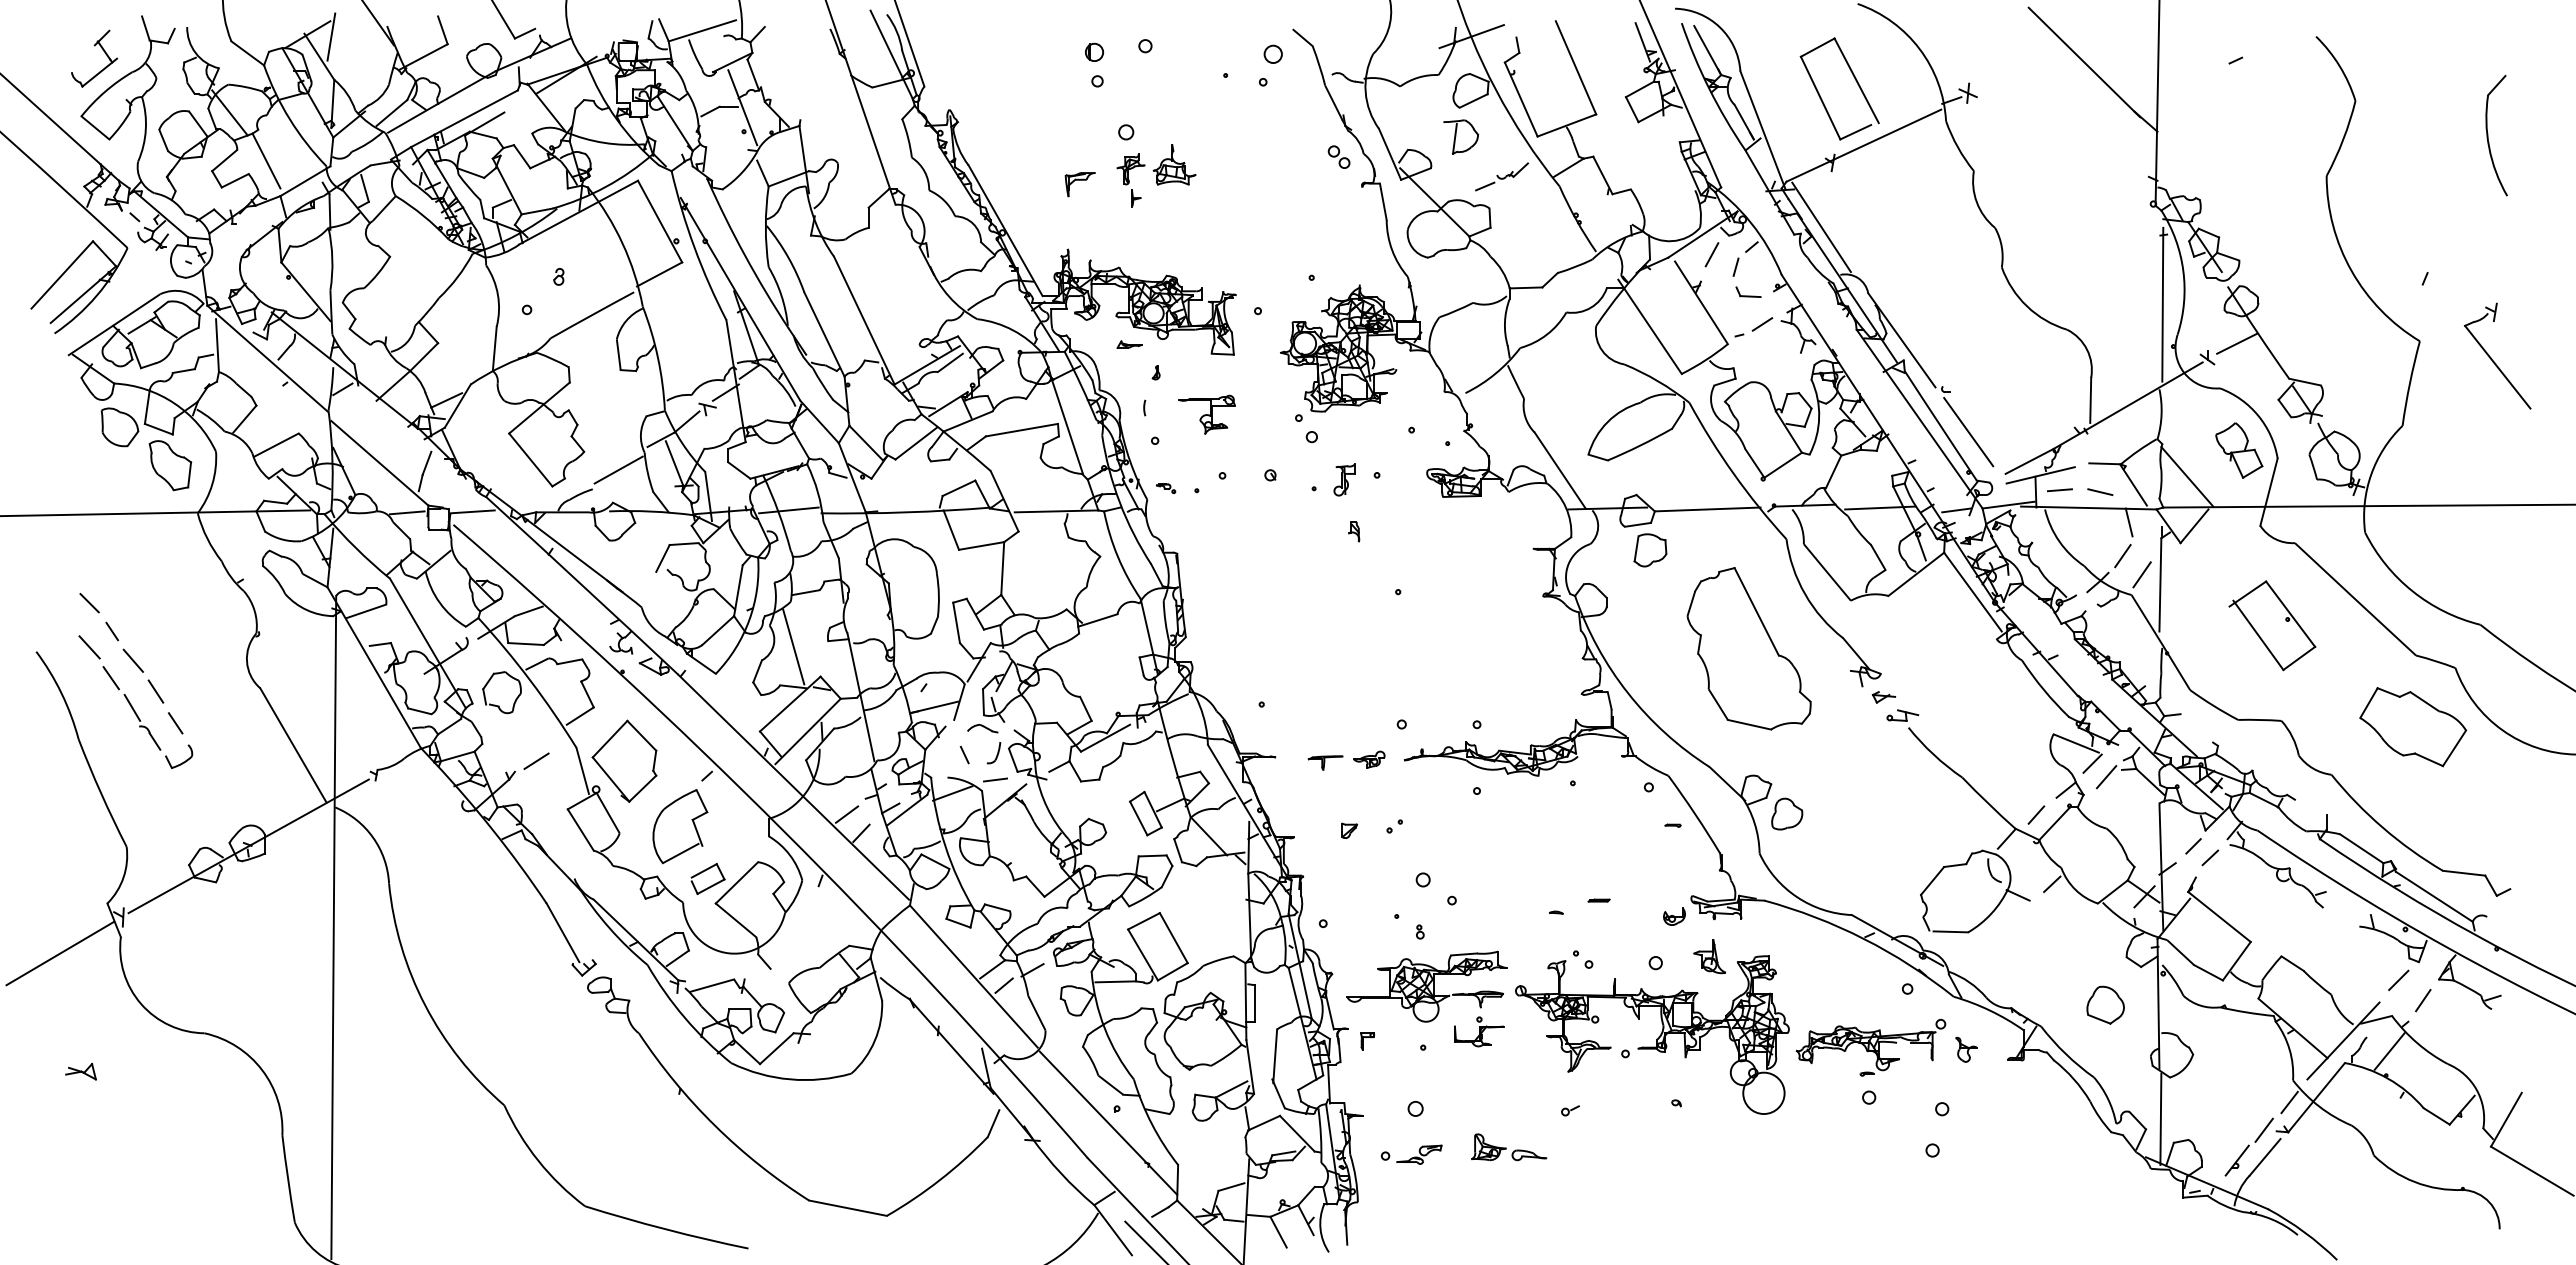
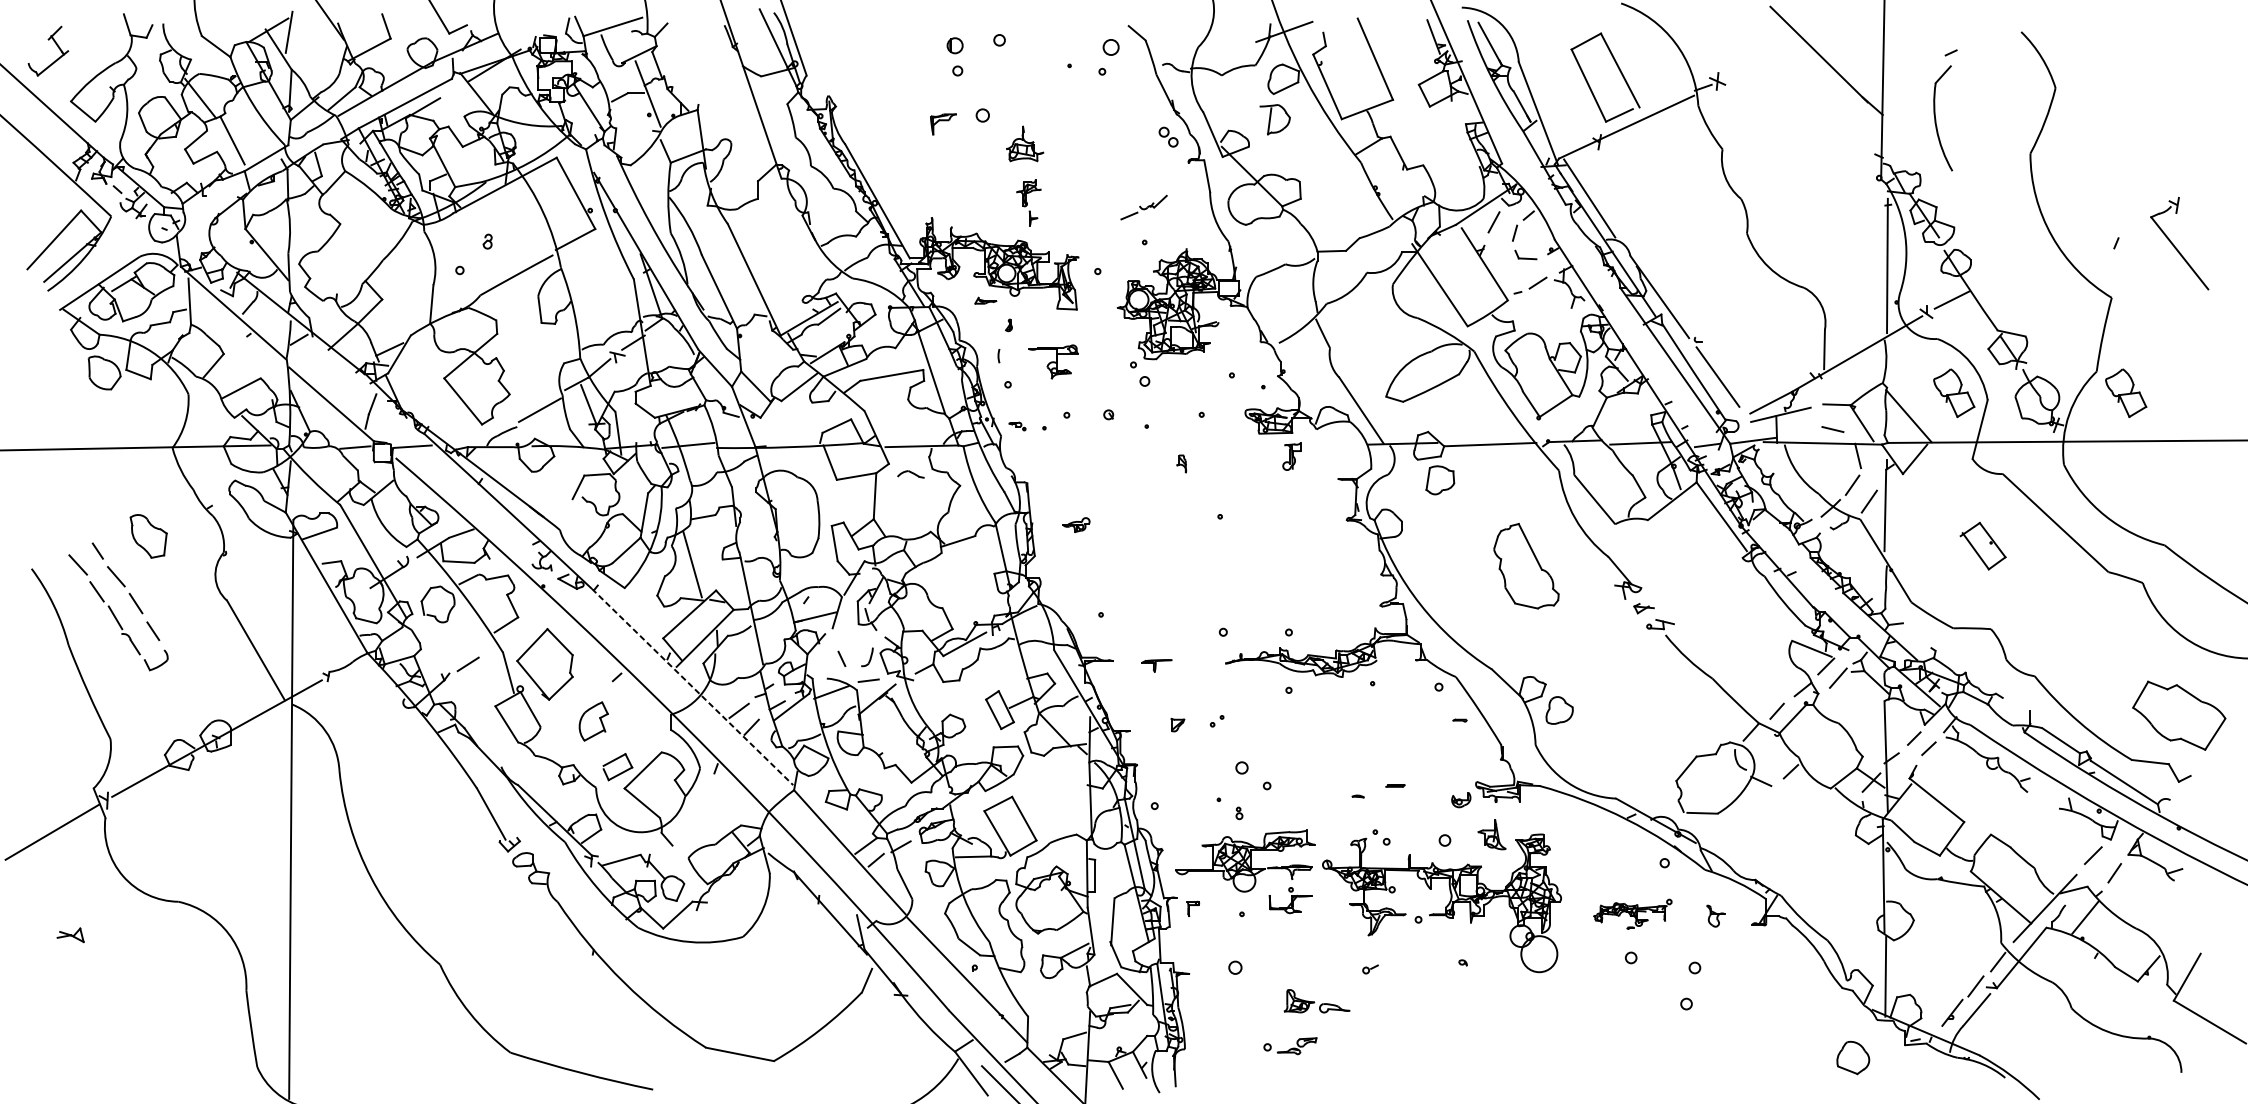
part: (102, 50) -> (55, 44), moved
part: (2488, 135) -> (1936, 118), moved
part: (1502, 176) -> (1144, 207), moved
part: (1130, 180) -> (1028, 202), moved
part: (1079, 184) -> (942, 124), moved
part: (2497, 355) -> (2179, 243), moved
part: (2436, 450) -> (2126, 393), added
part: (170, 465) -> (148, 536), moved
part: (1344, 479) -> (1291, 456), moved
line: (2059, 490) -> (1797, 428), removed
line: (89, 603) -> (78, 526), removed
part: (2272, 625) -> (1983, 545), size x0.6
part: (1748, 648) -> (1525, 565), size x0.6
part: (2413, 727) -> (2179, 716), moved
part: (982, 728) -> (910, 474), moved
part: (1369, 759) -> (1076, 524), moved
line: (794, 787) -> (693, 687), solid -> dashed
part: (680, 826) -> (593, 721), size x0.6
part: (2105, 1004) -> (1853, 1057), moved
part: (1870, 1047) -> (1632, 914), size x0.6
part: (1411, 1154) -> (1290, 1045), moved

